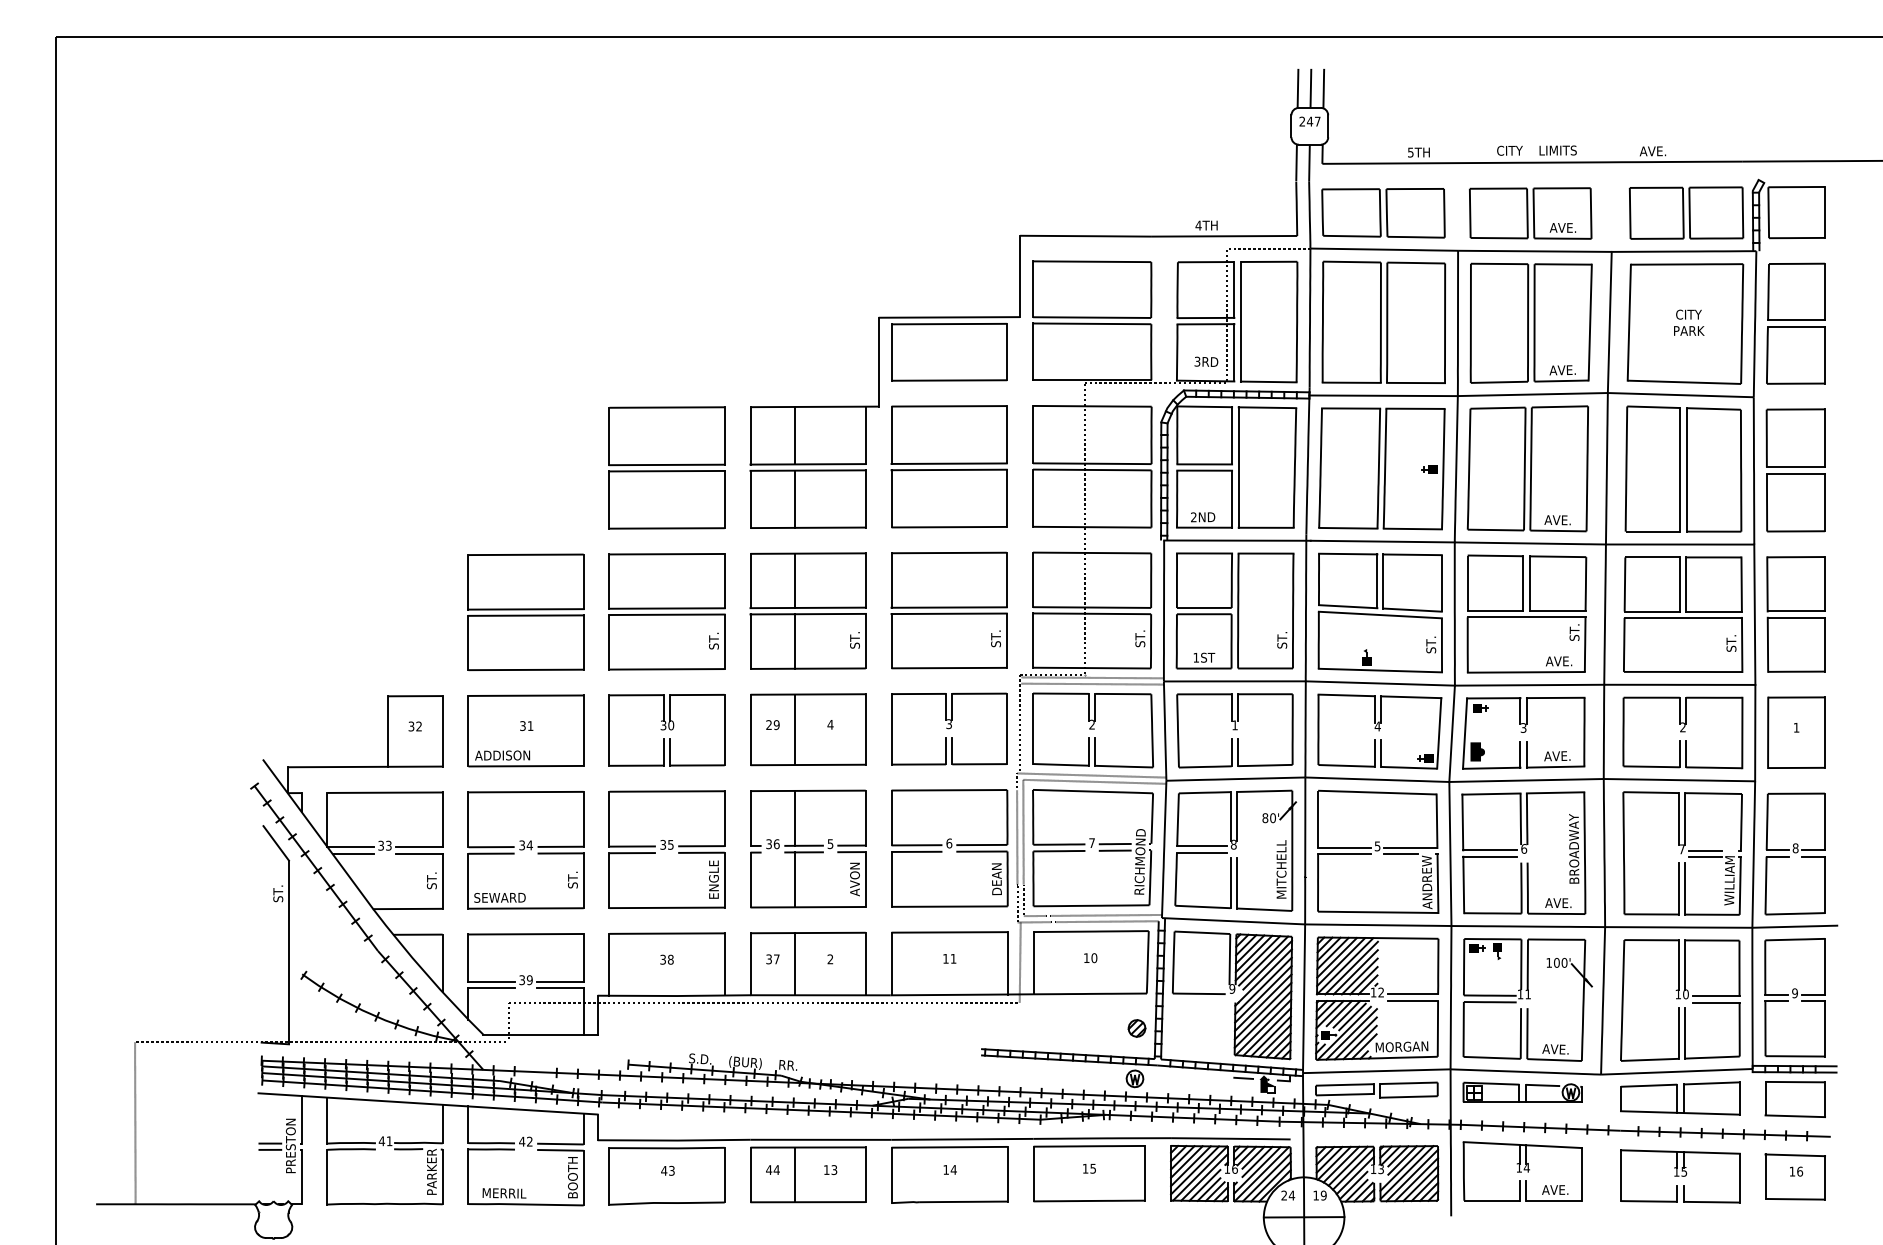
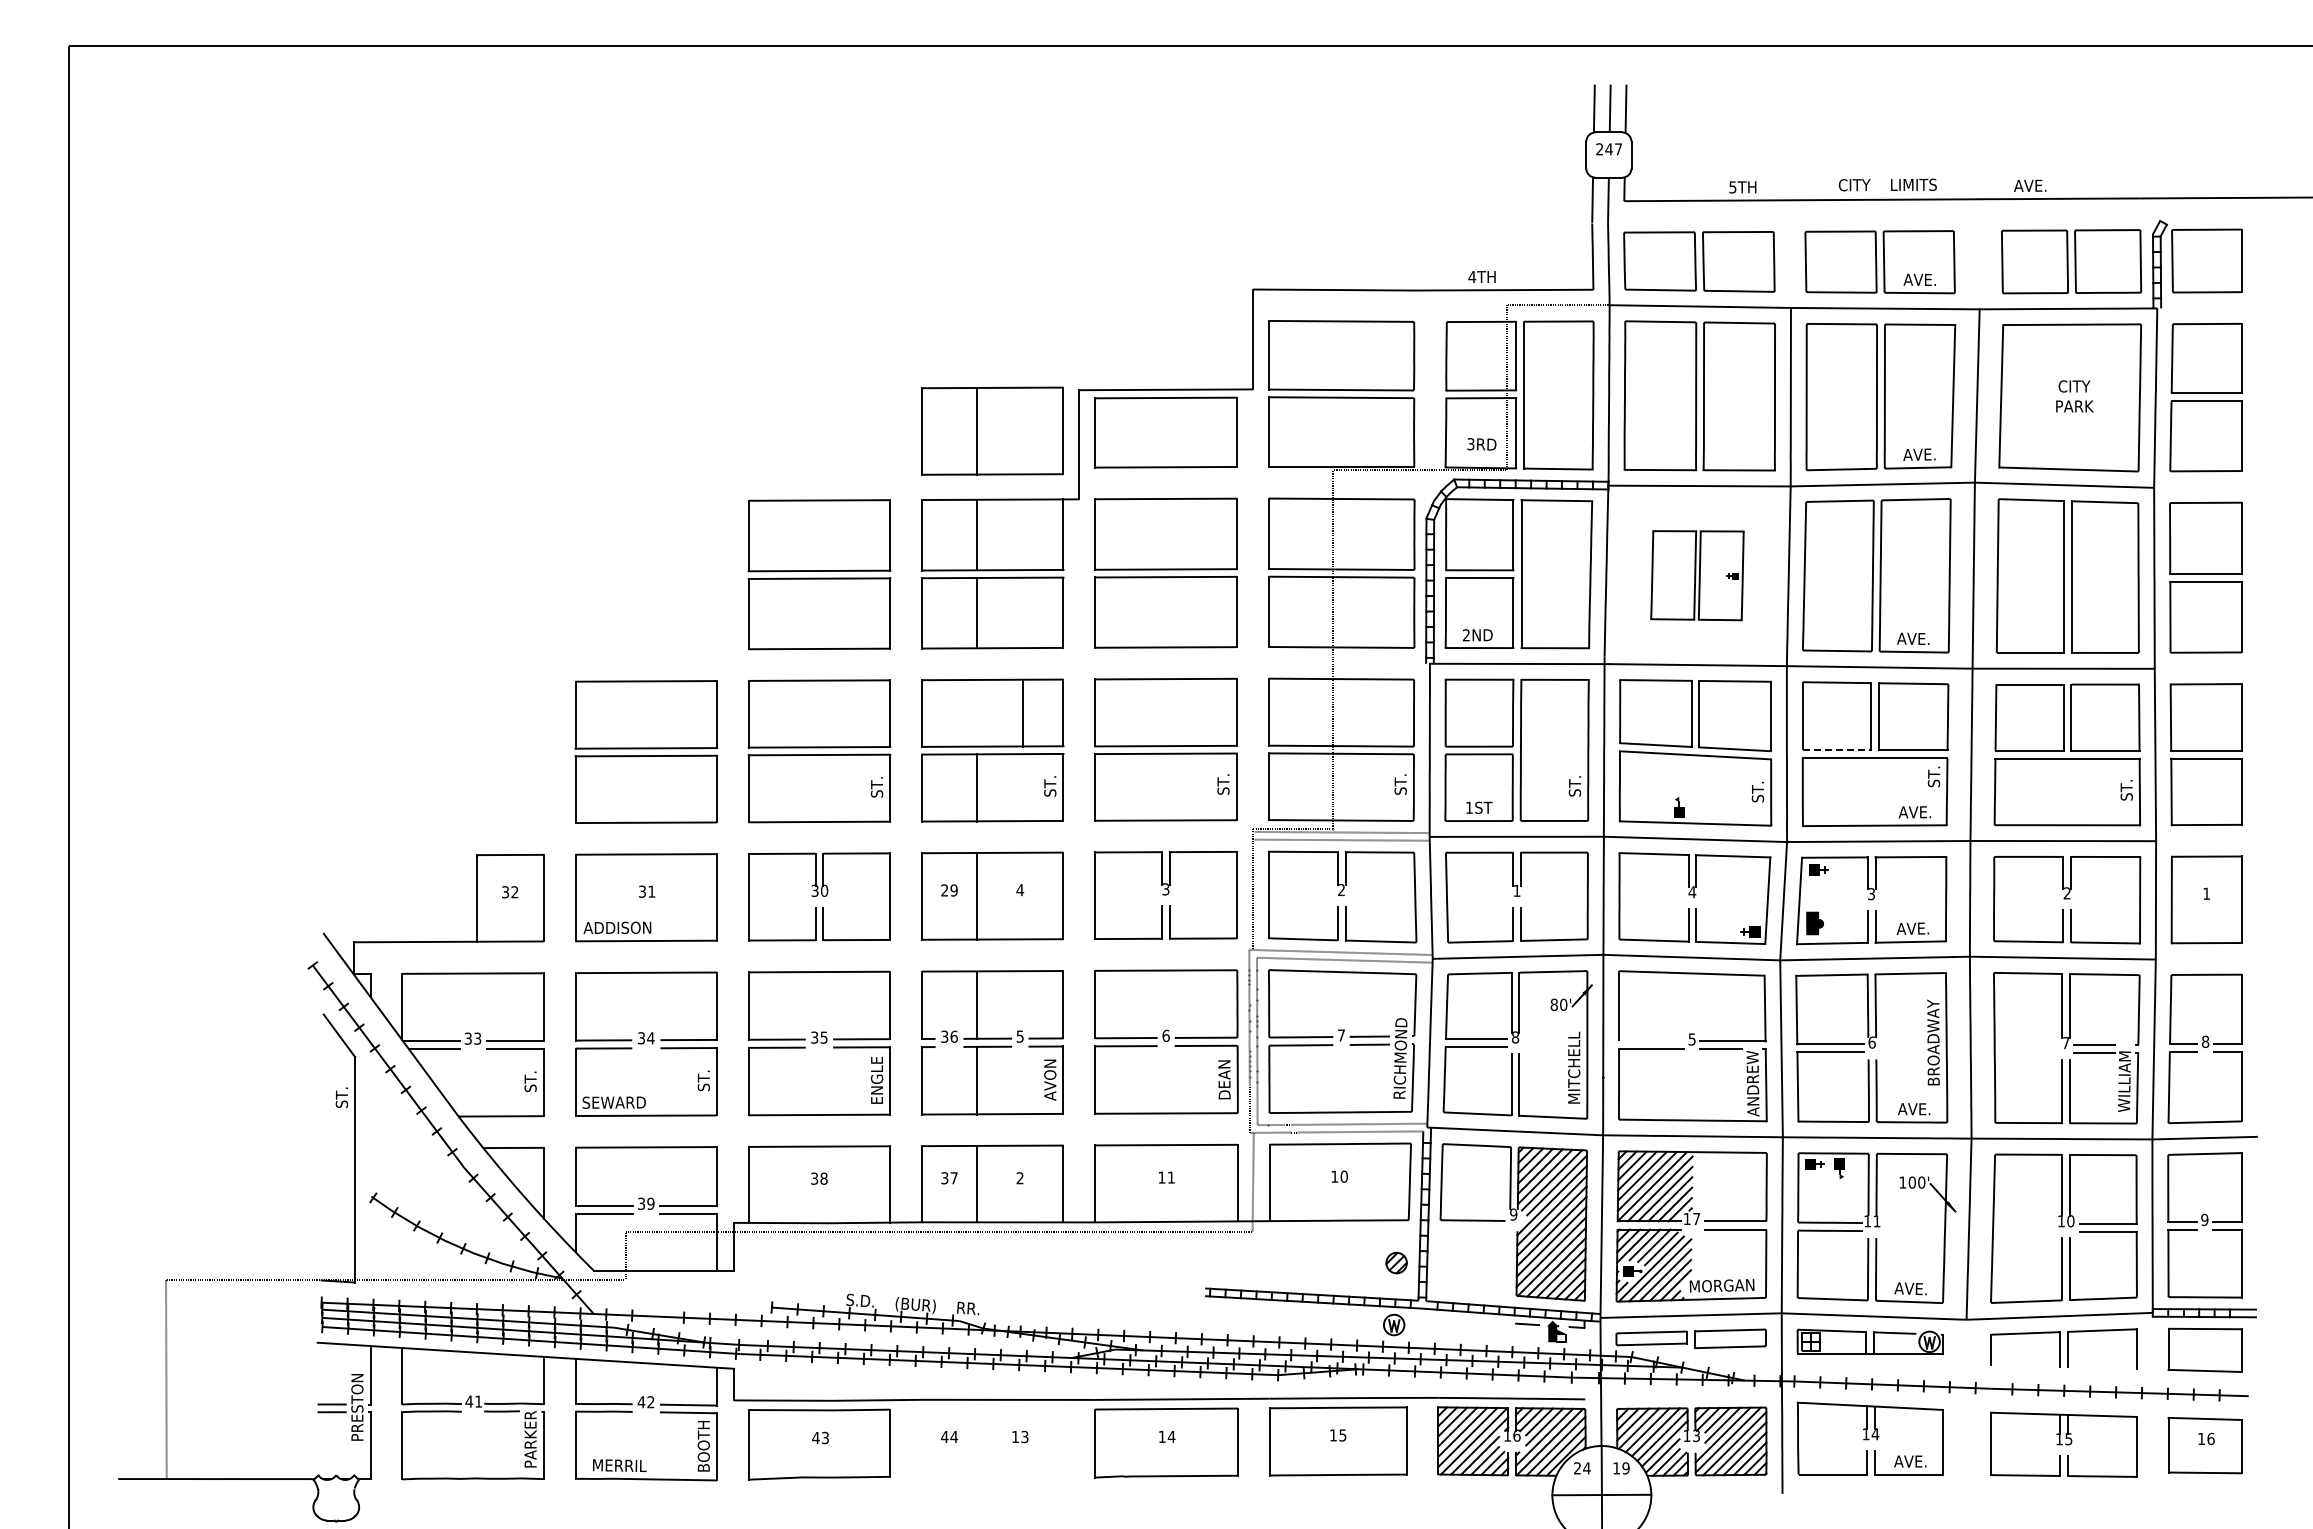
part: (807, 350) -> (992, 430), added
part: (1381, 468) -> (1697, 575), size x0.6
line: (795, 580) -> (1023, 712), moved
line: (1495, 611) -> (1837, 750), solid -> dashed
line: (1344, 848) -> (1651, 1041), removed
text: (1381, 992) -> (1696, 1218), 12 -> 17
line: (1679, 1112) -> (2063, 1366), removed
part: (807, 1174) -> (992, 1442), removed

